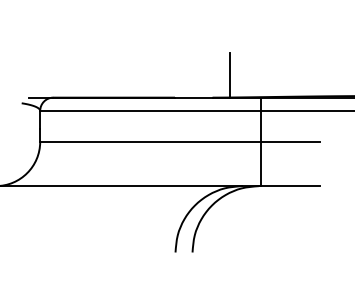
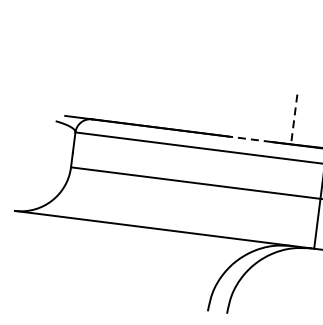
line: (229, 75) -> (293, 119), solid -> dashed
line: (193, 97) -> (250, 139), solid -> dashed

